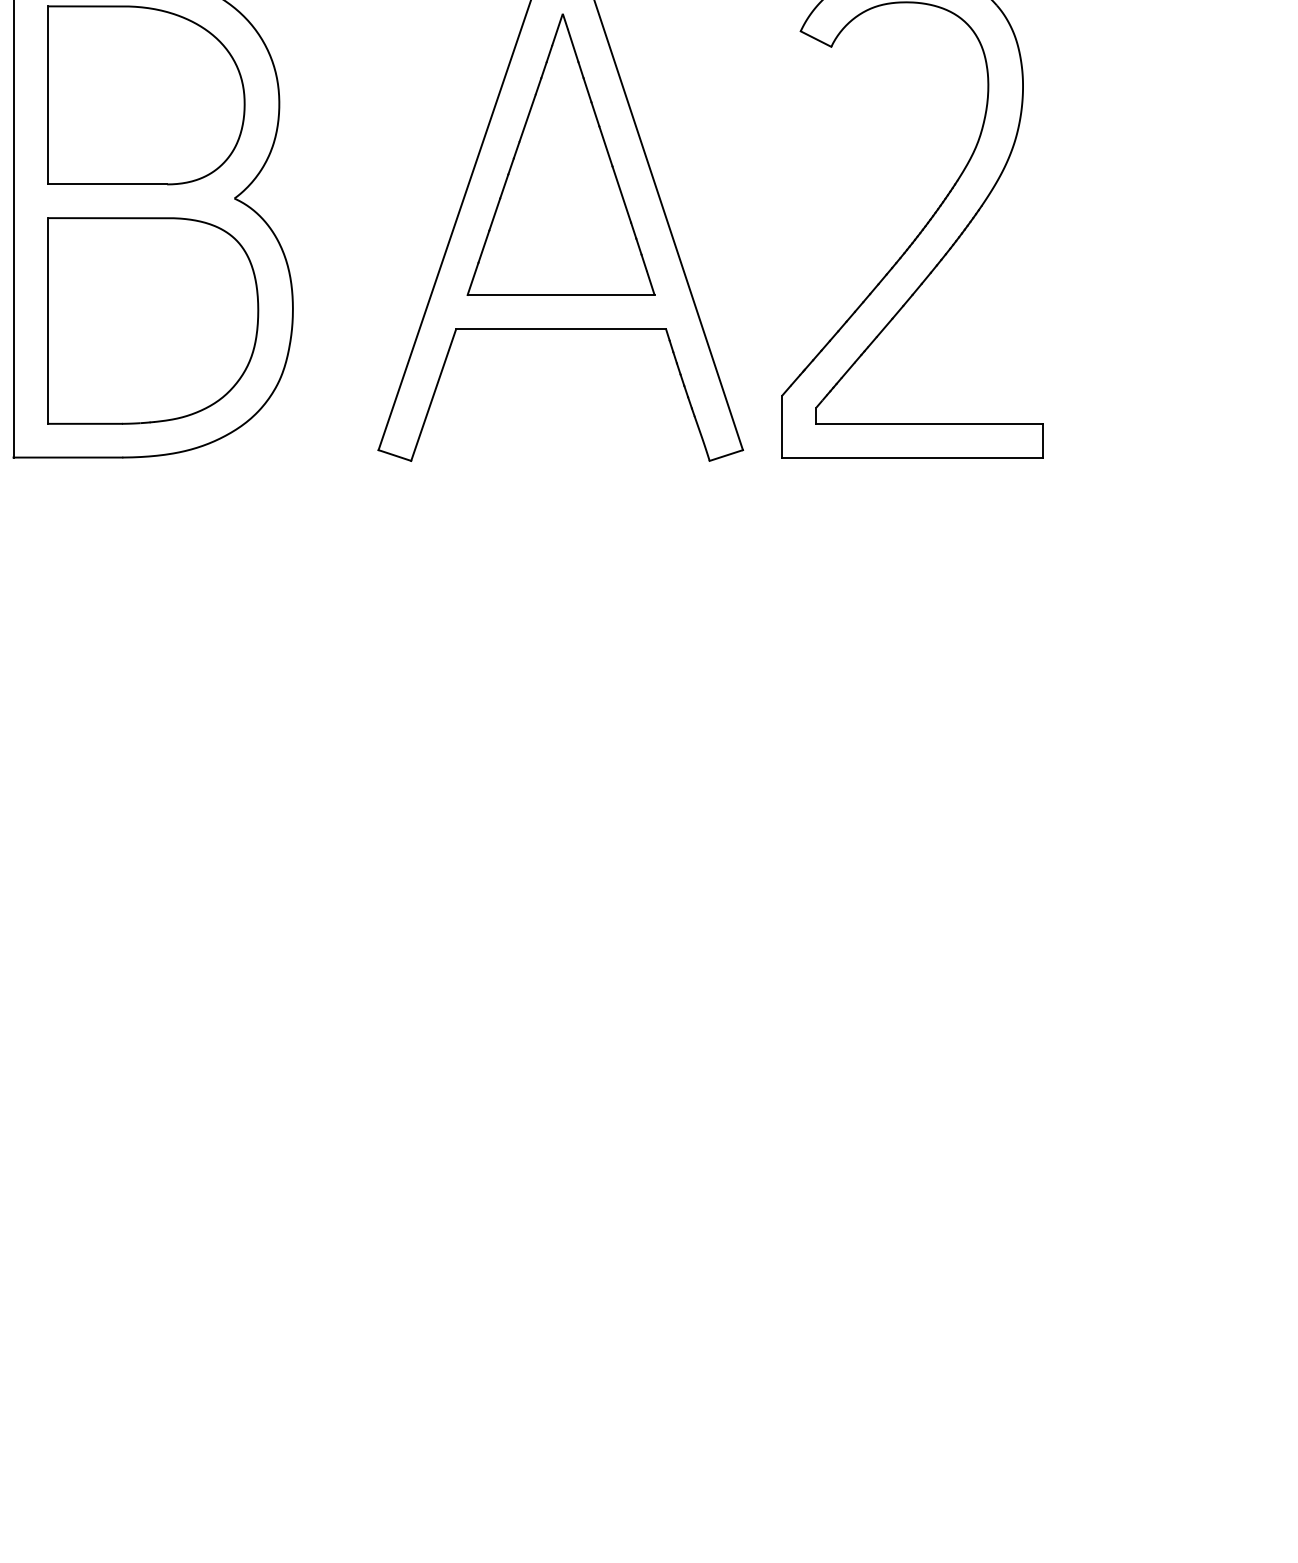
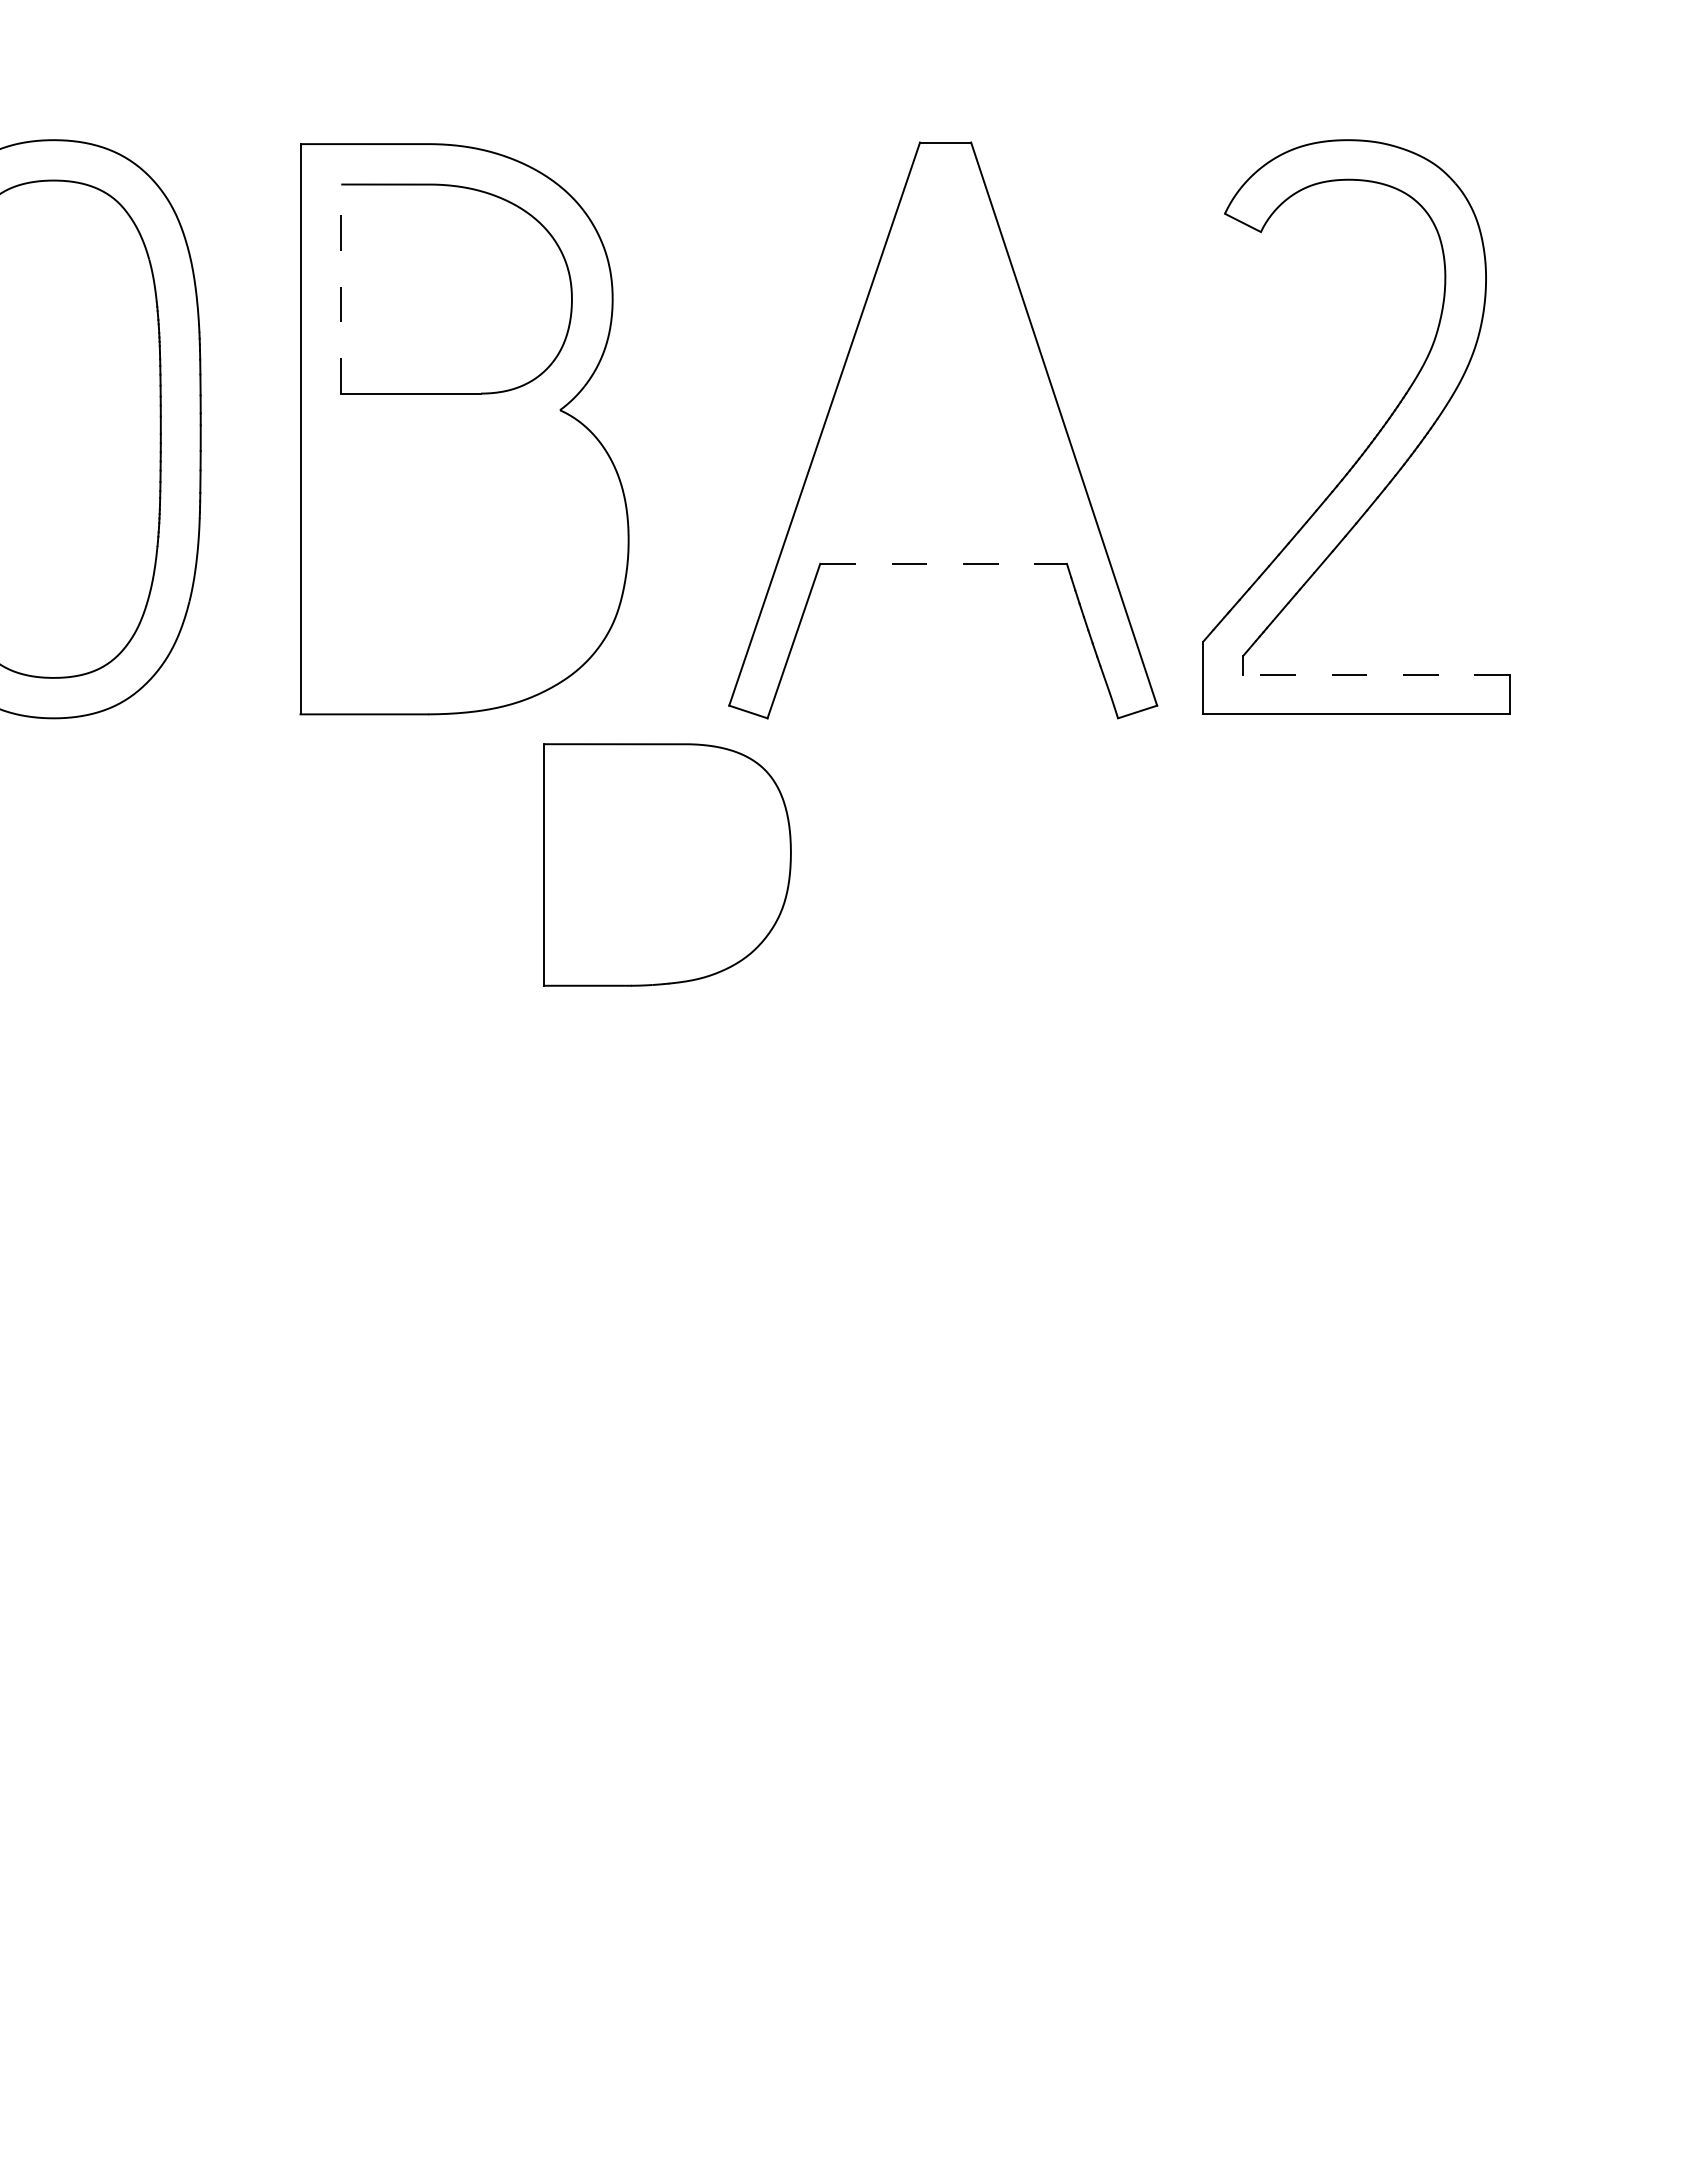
line: (48, 95) -> (341, 289), solid -> dashed
part: (560, 154) -> (942, 358), removed
part: (153, 320) -> (667, 864), moved
line: (561, 329) -> (944, 563), solid -> dashed
line: (929, 423) -> (1376, 674), solid -> dashed

